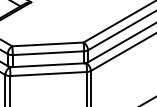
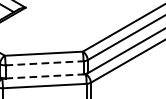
line: (48, 53) -> (44, 63), solid -> dashed
line: (48, 65) -> (44, 76), solid -> dashed

